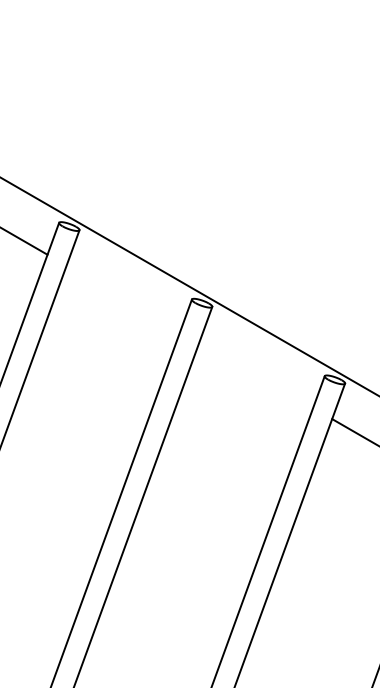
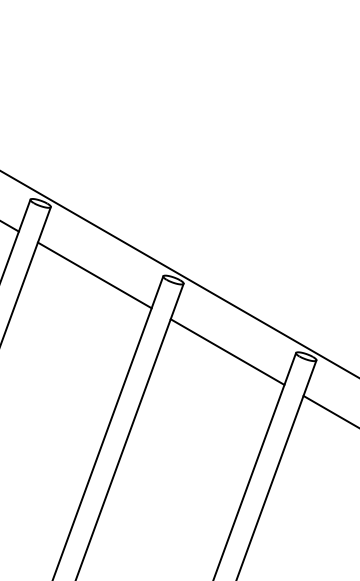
line: (123, 298) -> (94, 275), added
line: (256, 375) -> (227, 352), added

